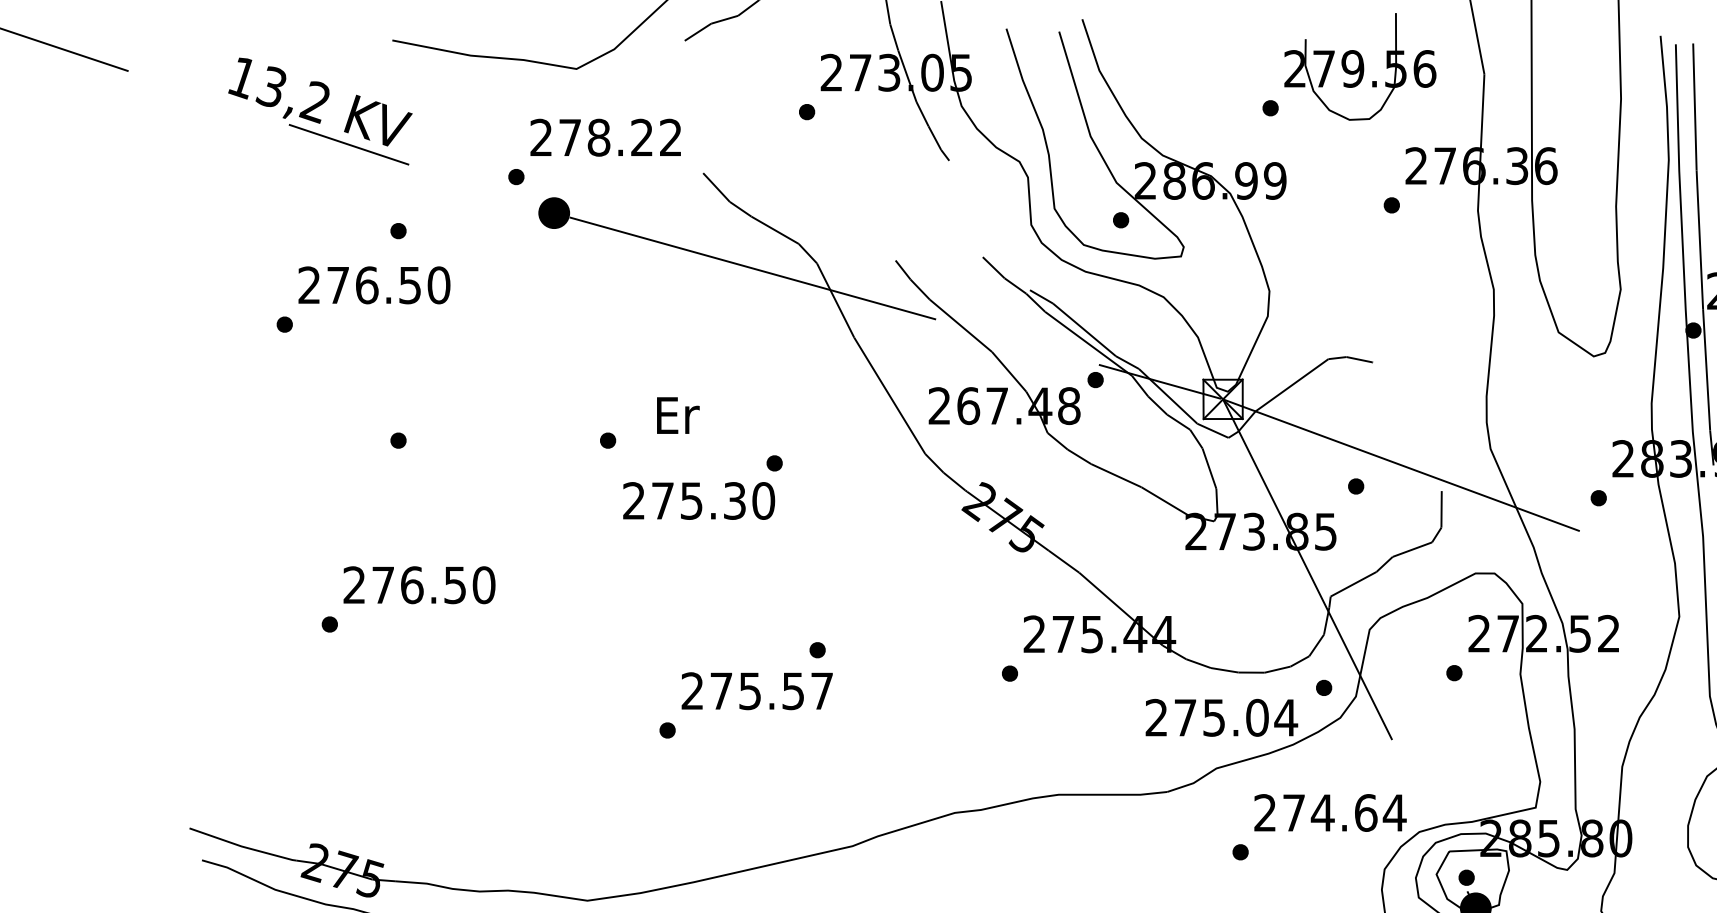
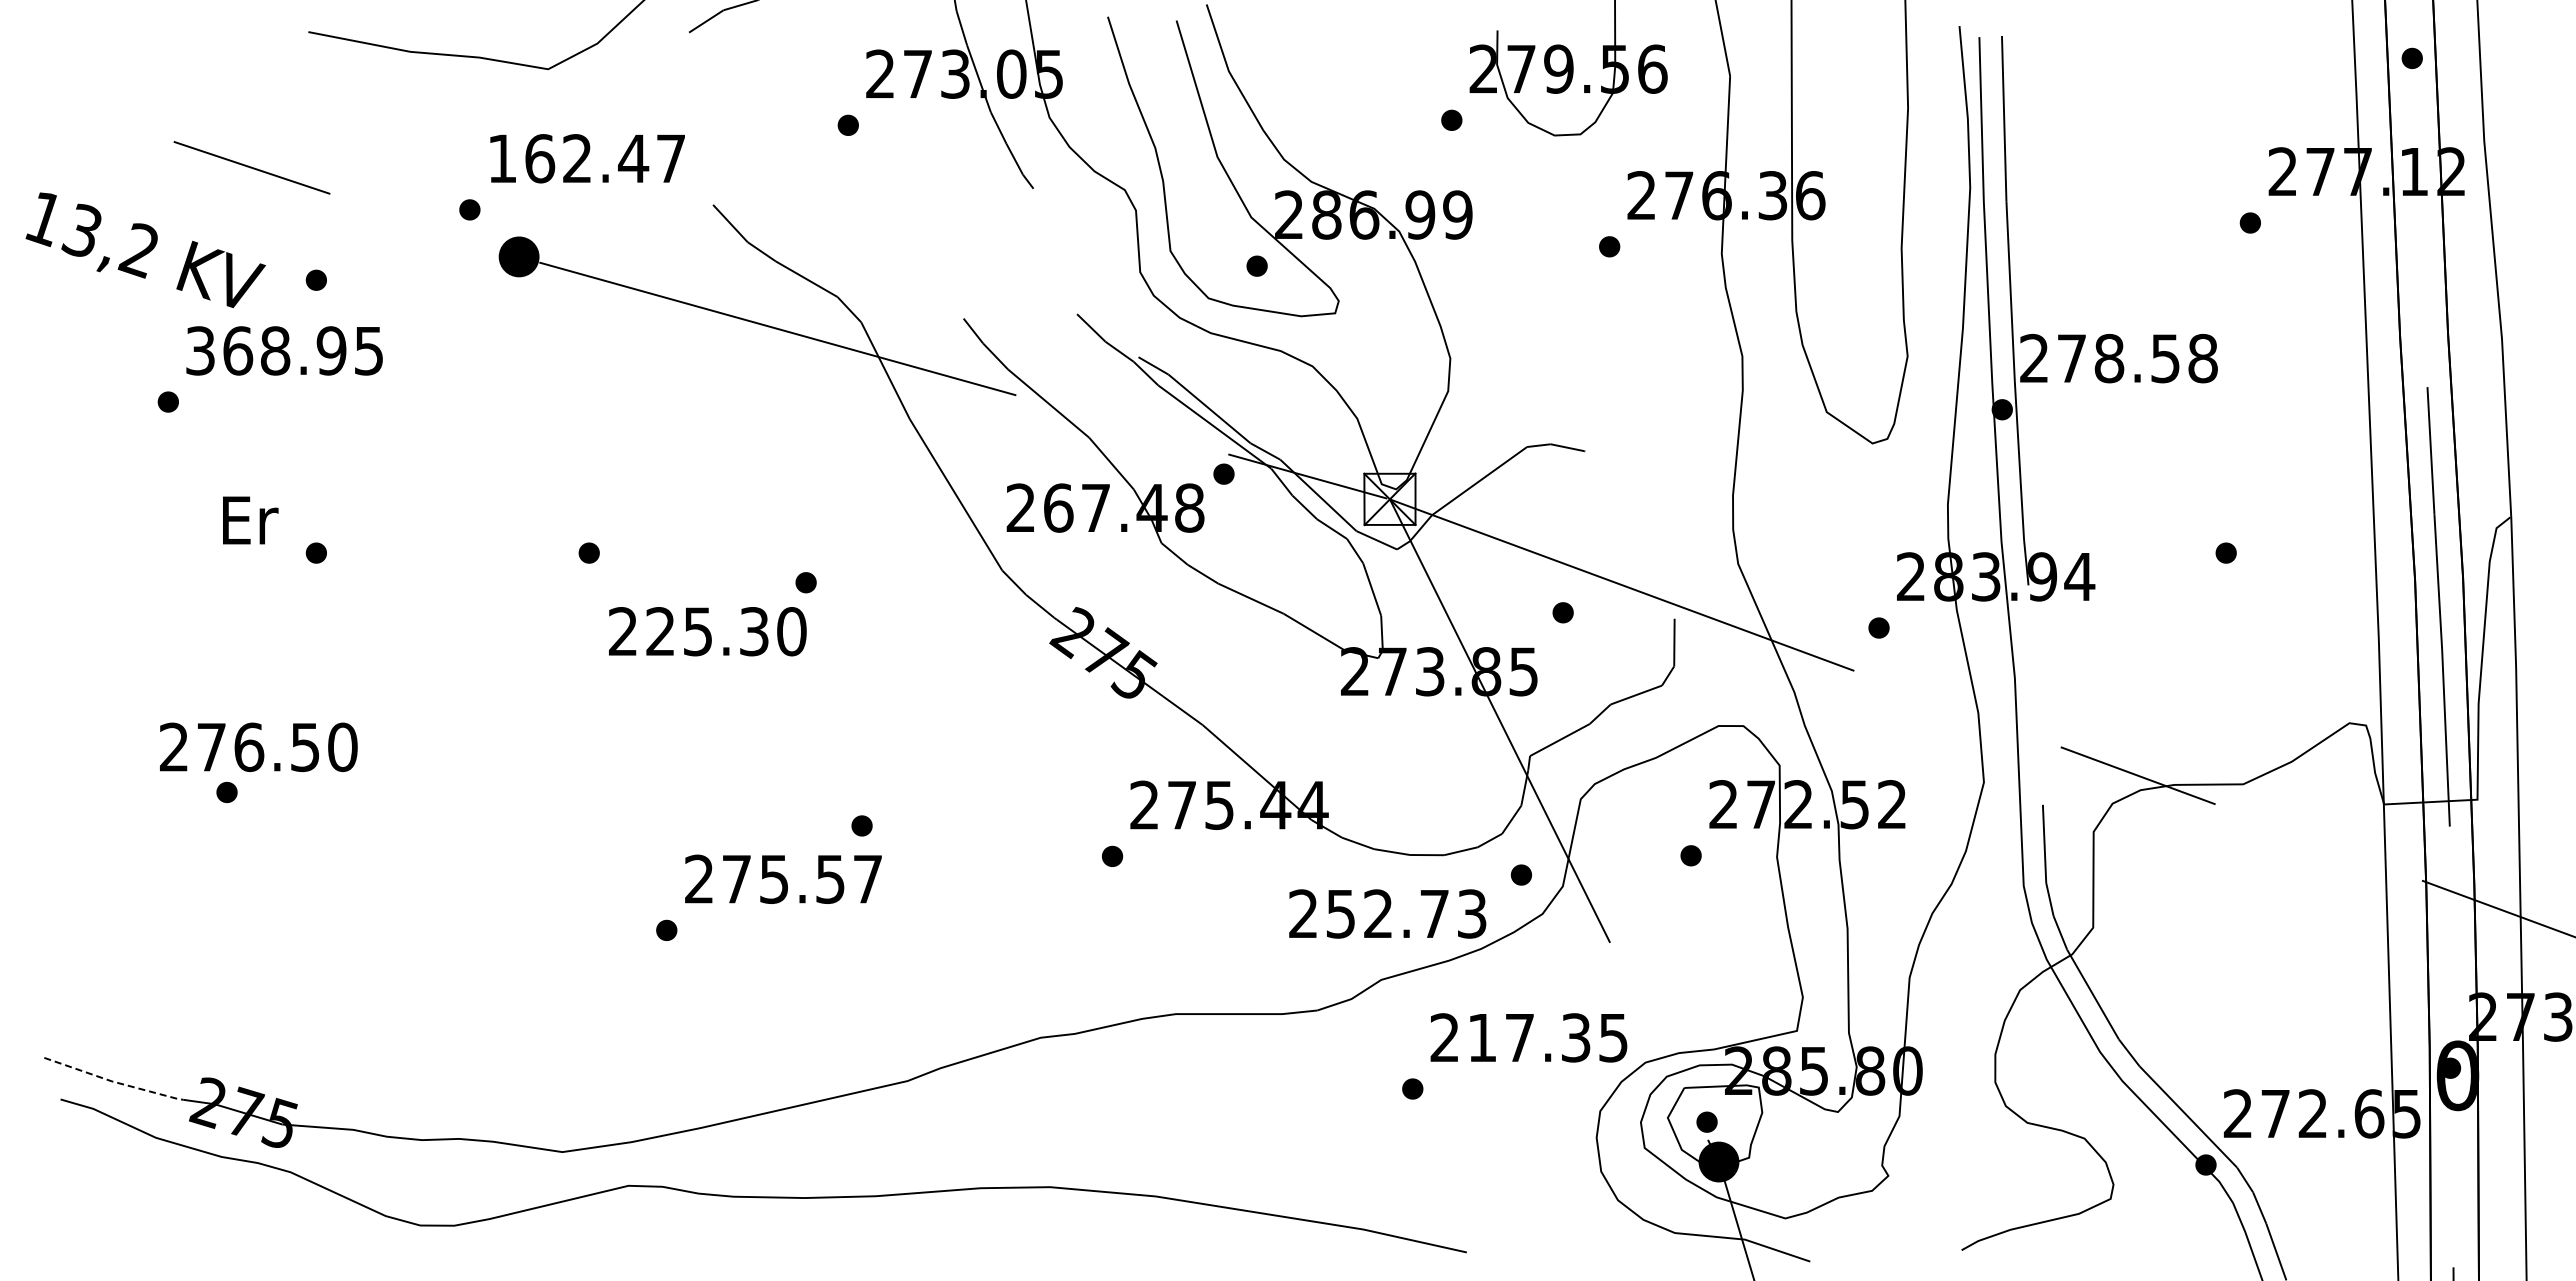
text: (320, 102) -> (145, 250), moved
text: (605, 137) -> (586, 158), 278.22 -> 162.47
text: (374, 285) -> (285, 350), 276.50 -> 368.95
text: (678, 415) -> (250, 520), moved
text: (662, 500) -> (660, 631), 275.30 -> 225.30
text: (419, 584) -> (258, 746), moved
text: (1236, 717) -> (1407, 913), 275.04 -> 252.73
text: (1344, 812) -> (1548, 1037), 274.64 -> 217.35
line: (242, 846) -> (113, 1081), solid -> dashed

